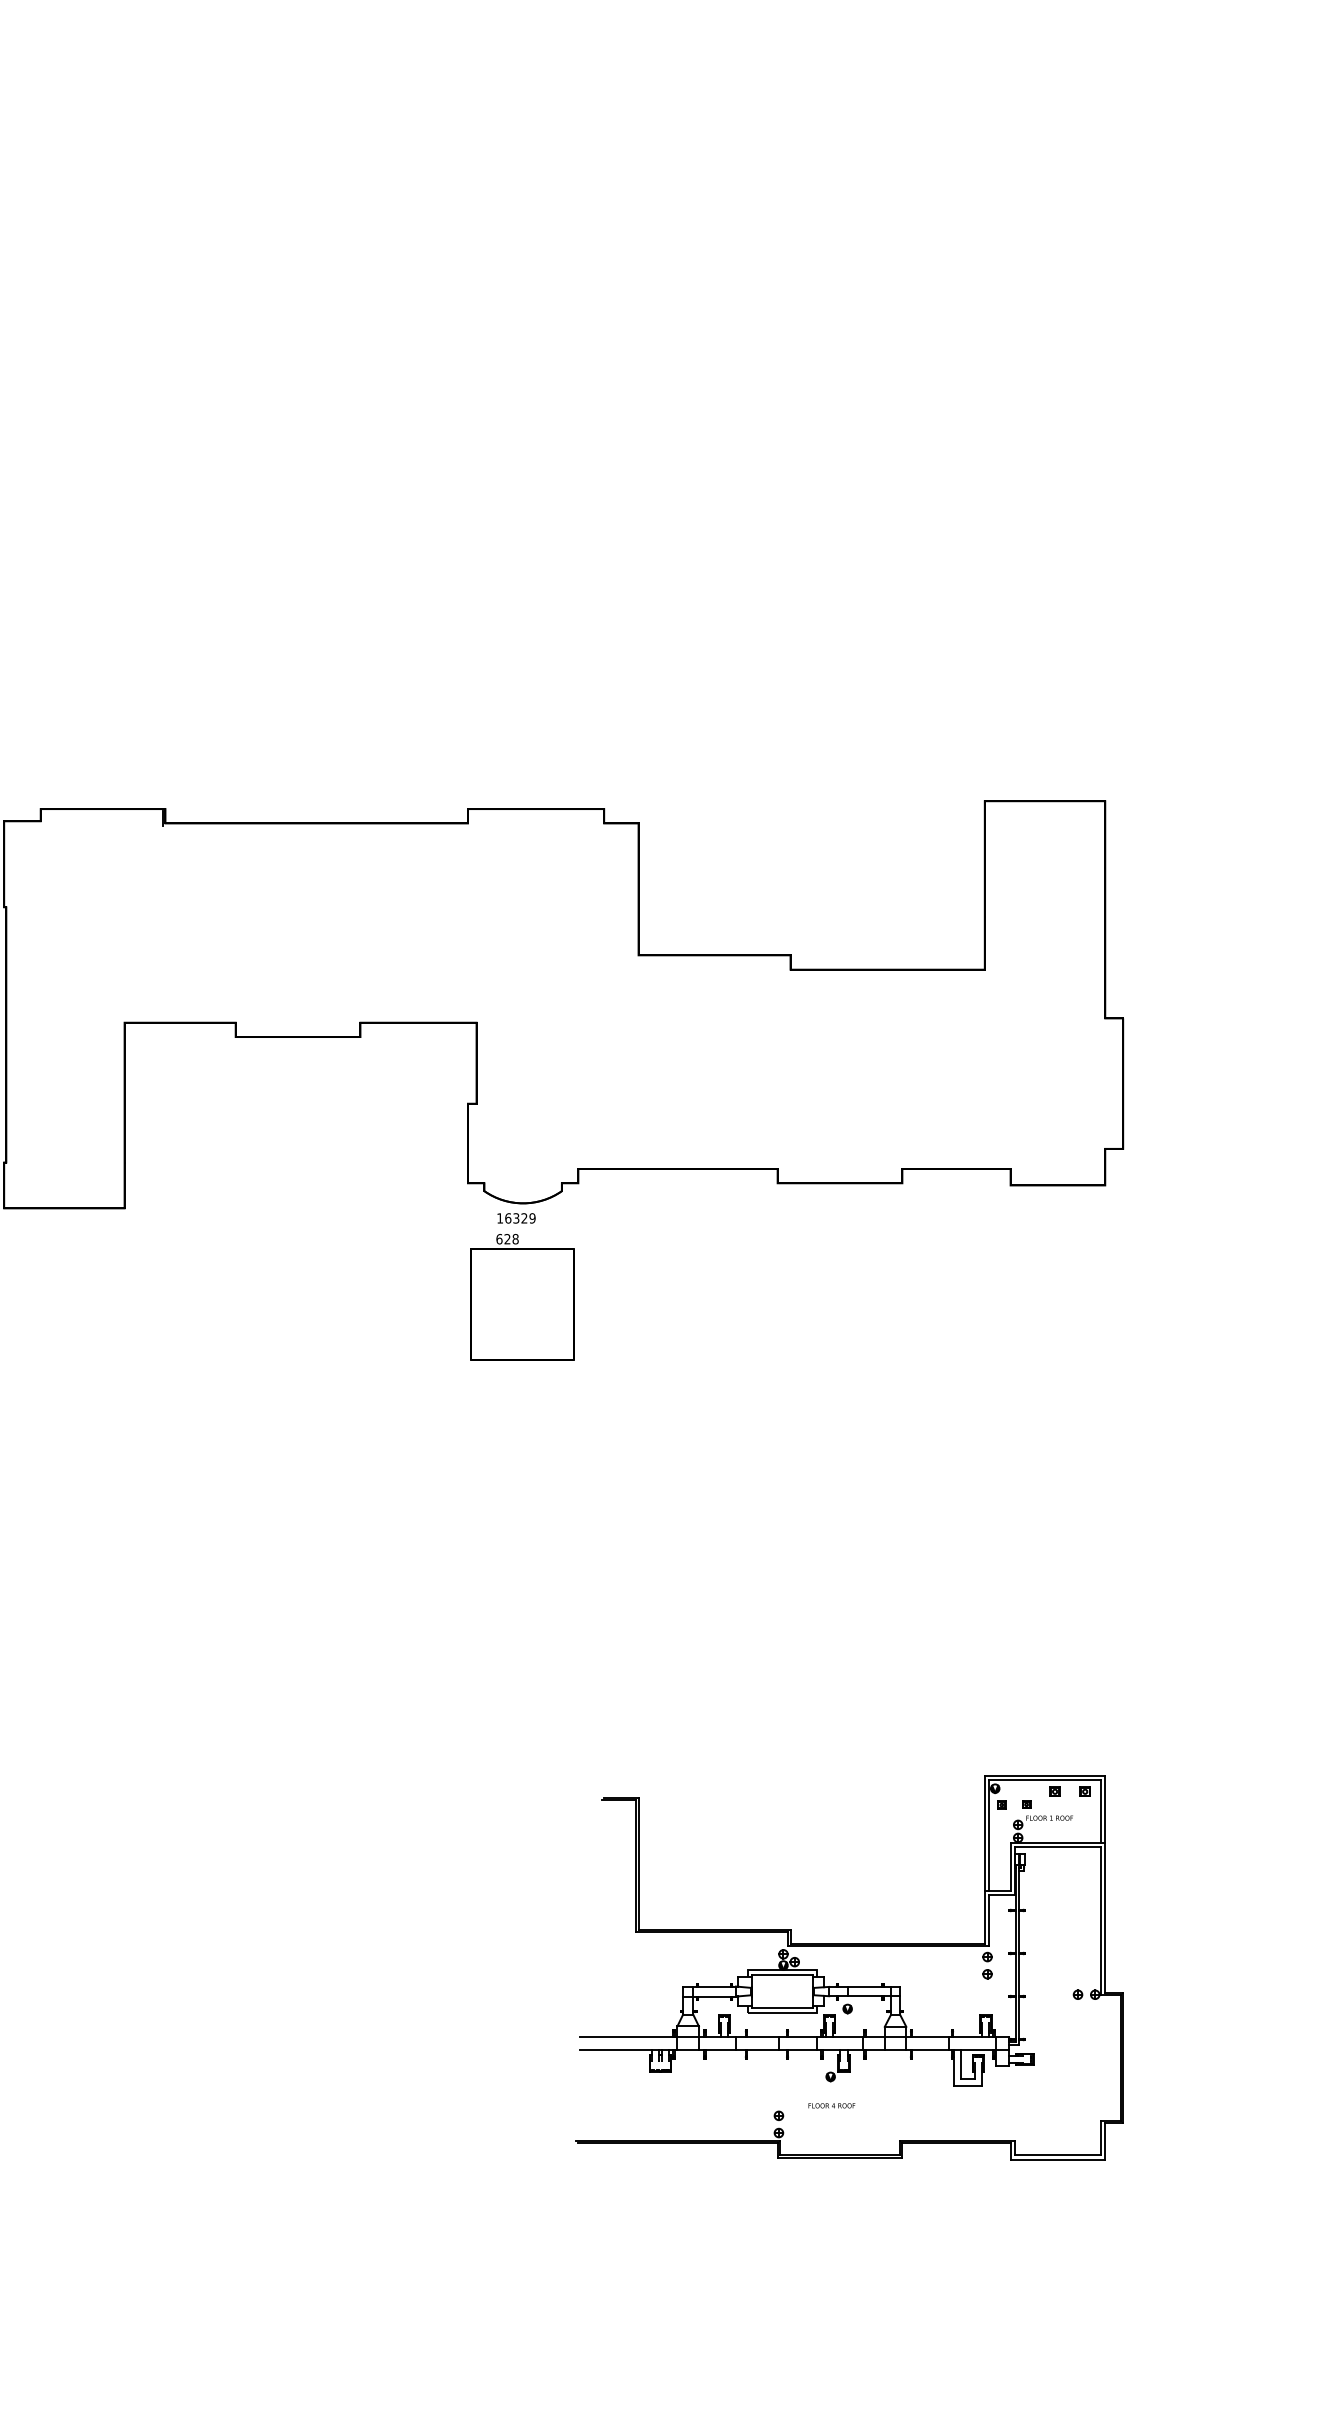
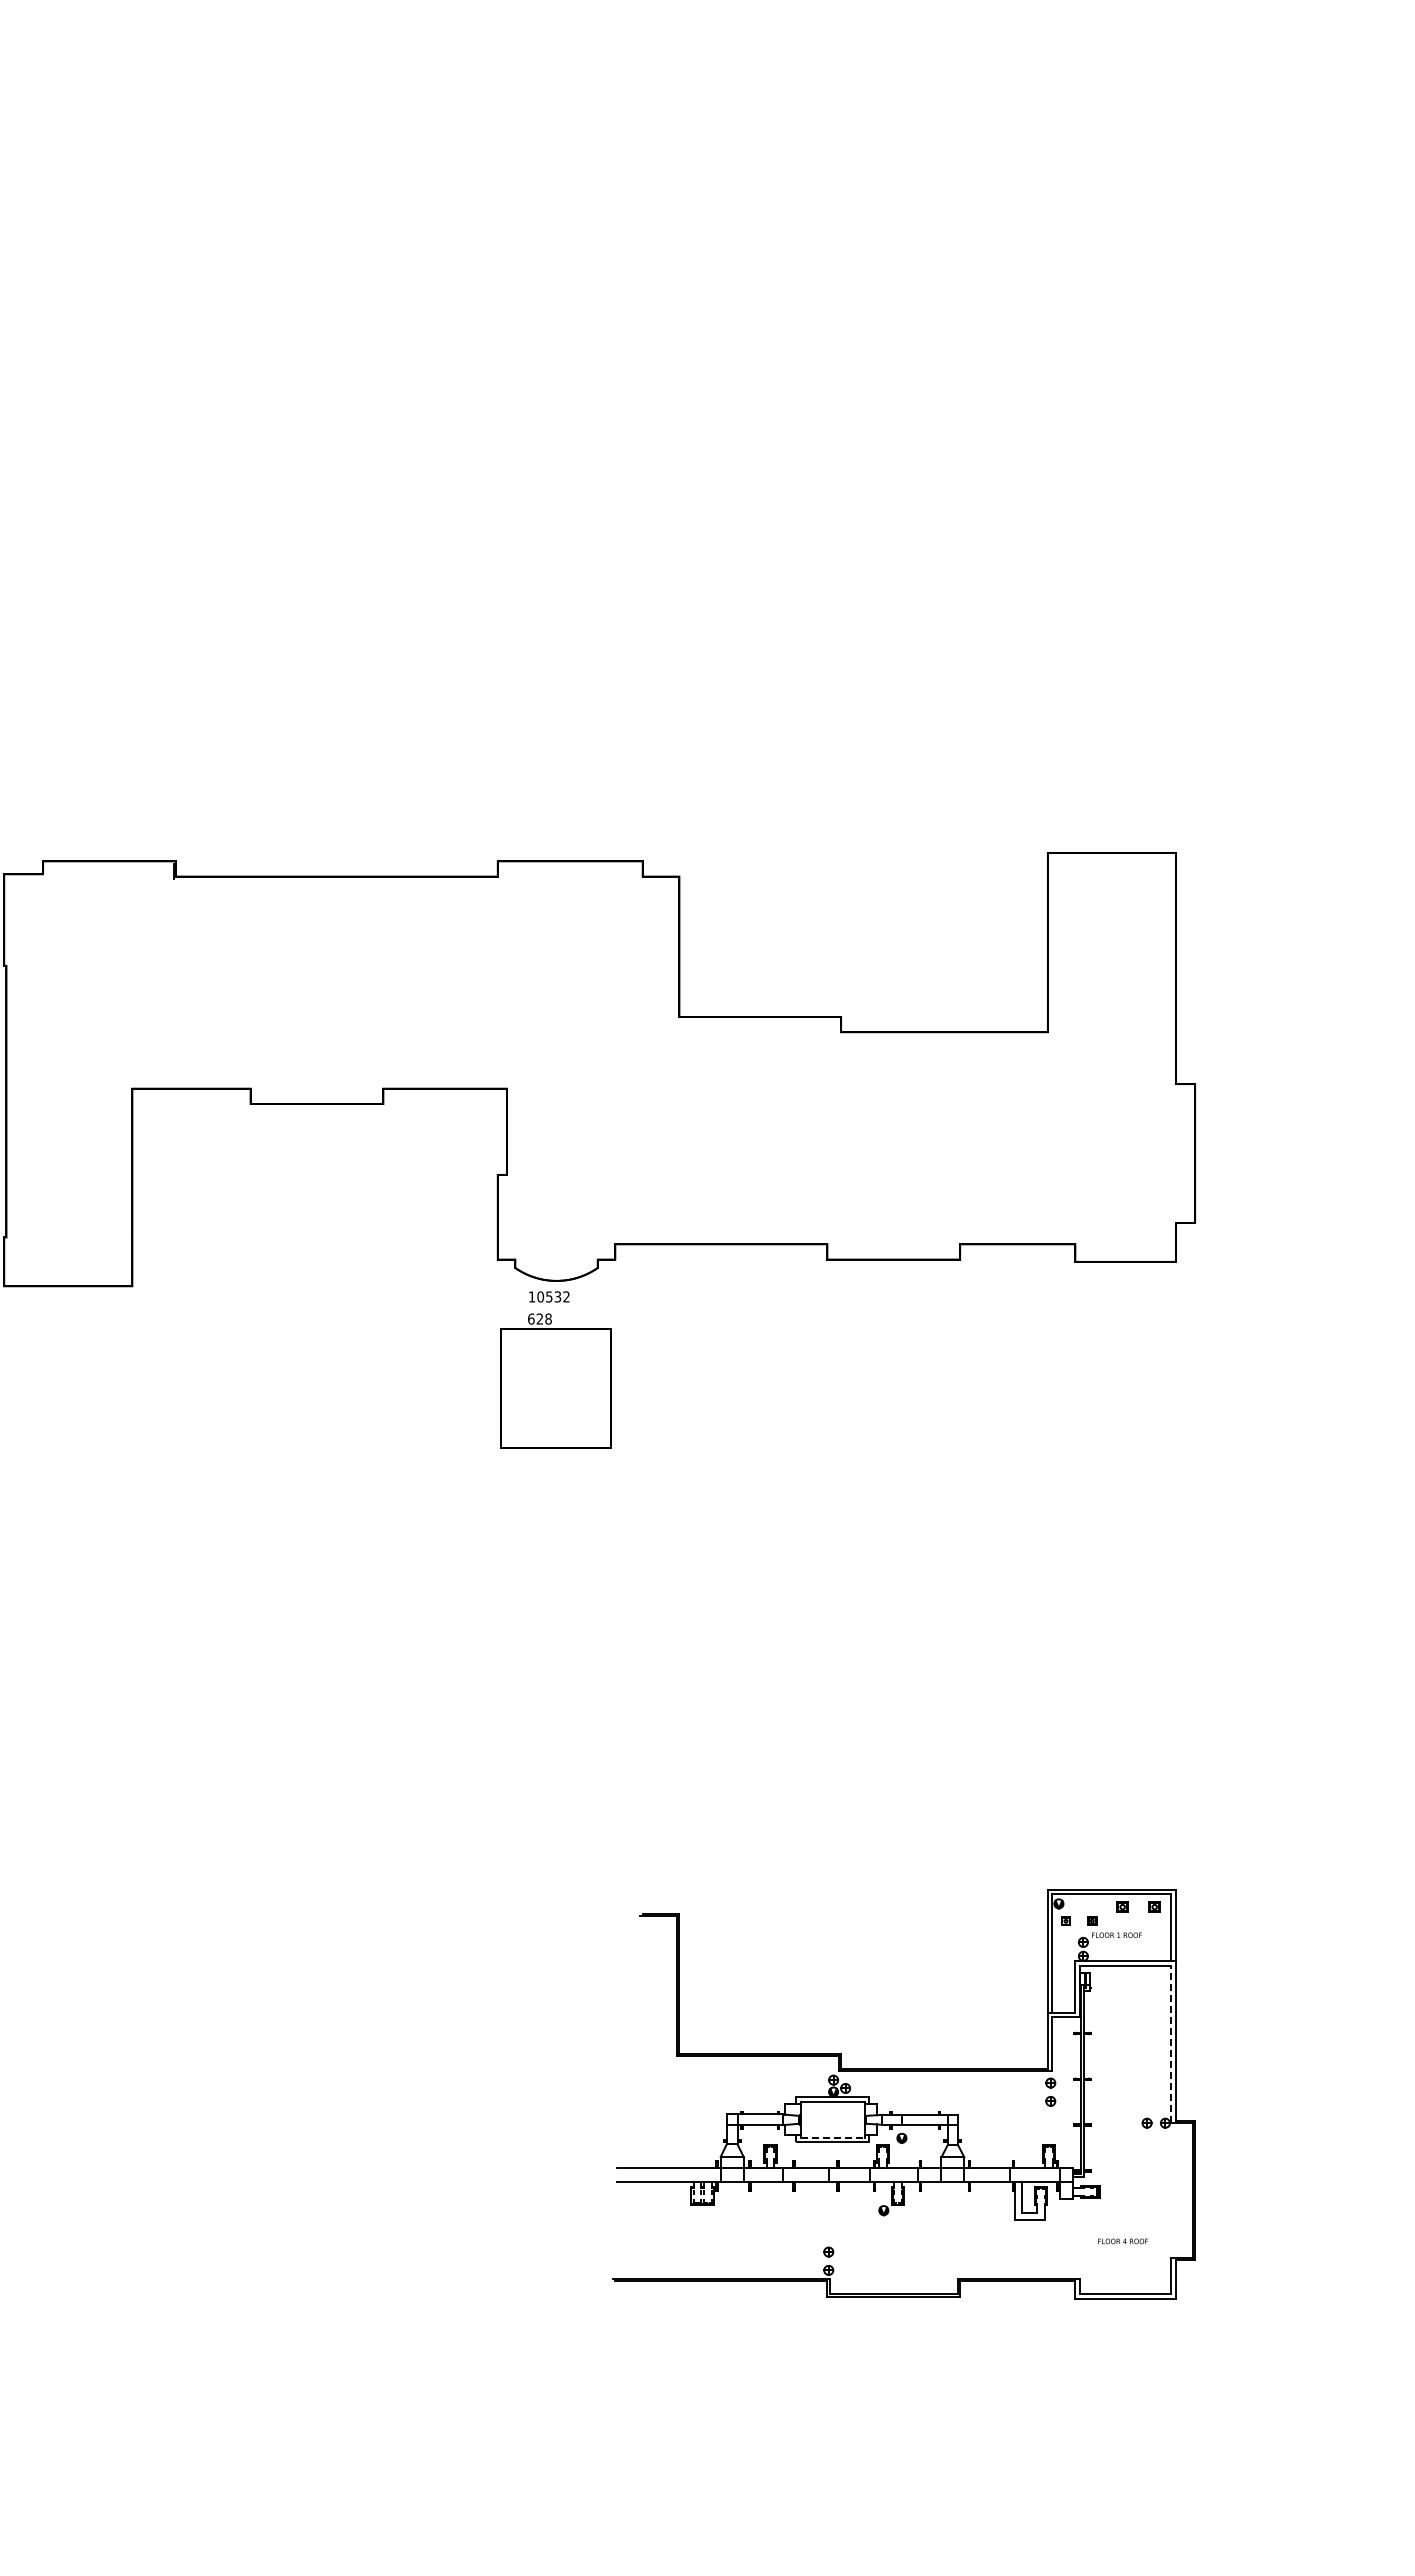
text: (520, 1217) -> (553, 1296), 16329 -> 10532
line: (1100, 1920) -> (1171, 2044), solid -> dashed
line: (783, 2008) -> (833, 2137), solid -> dashed
text: (831, 2105) -> (1122, 2241), moved

